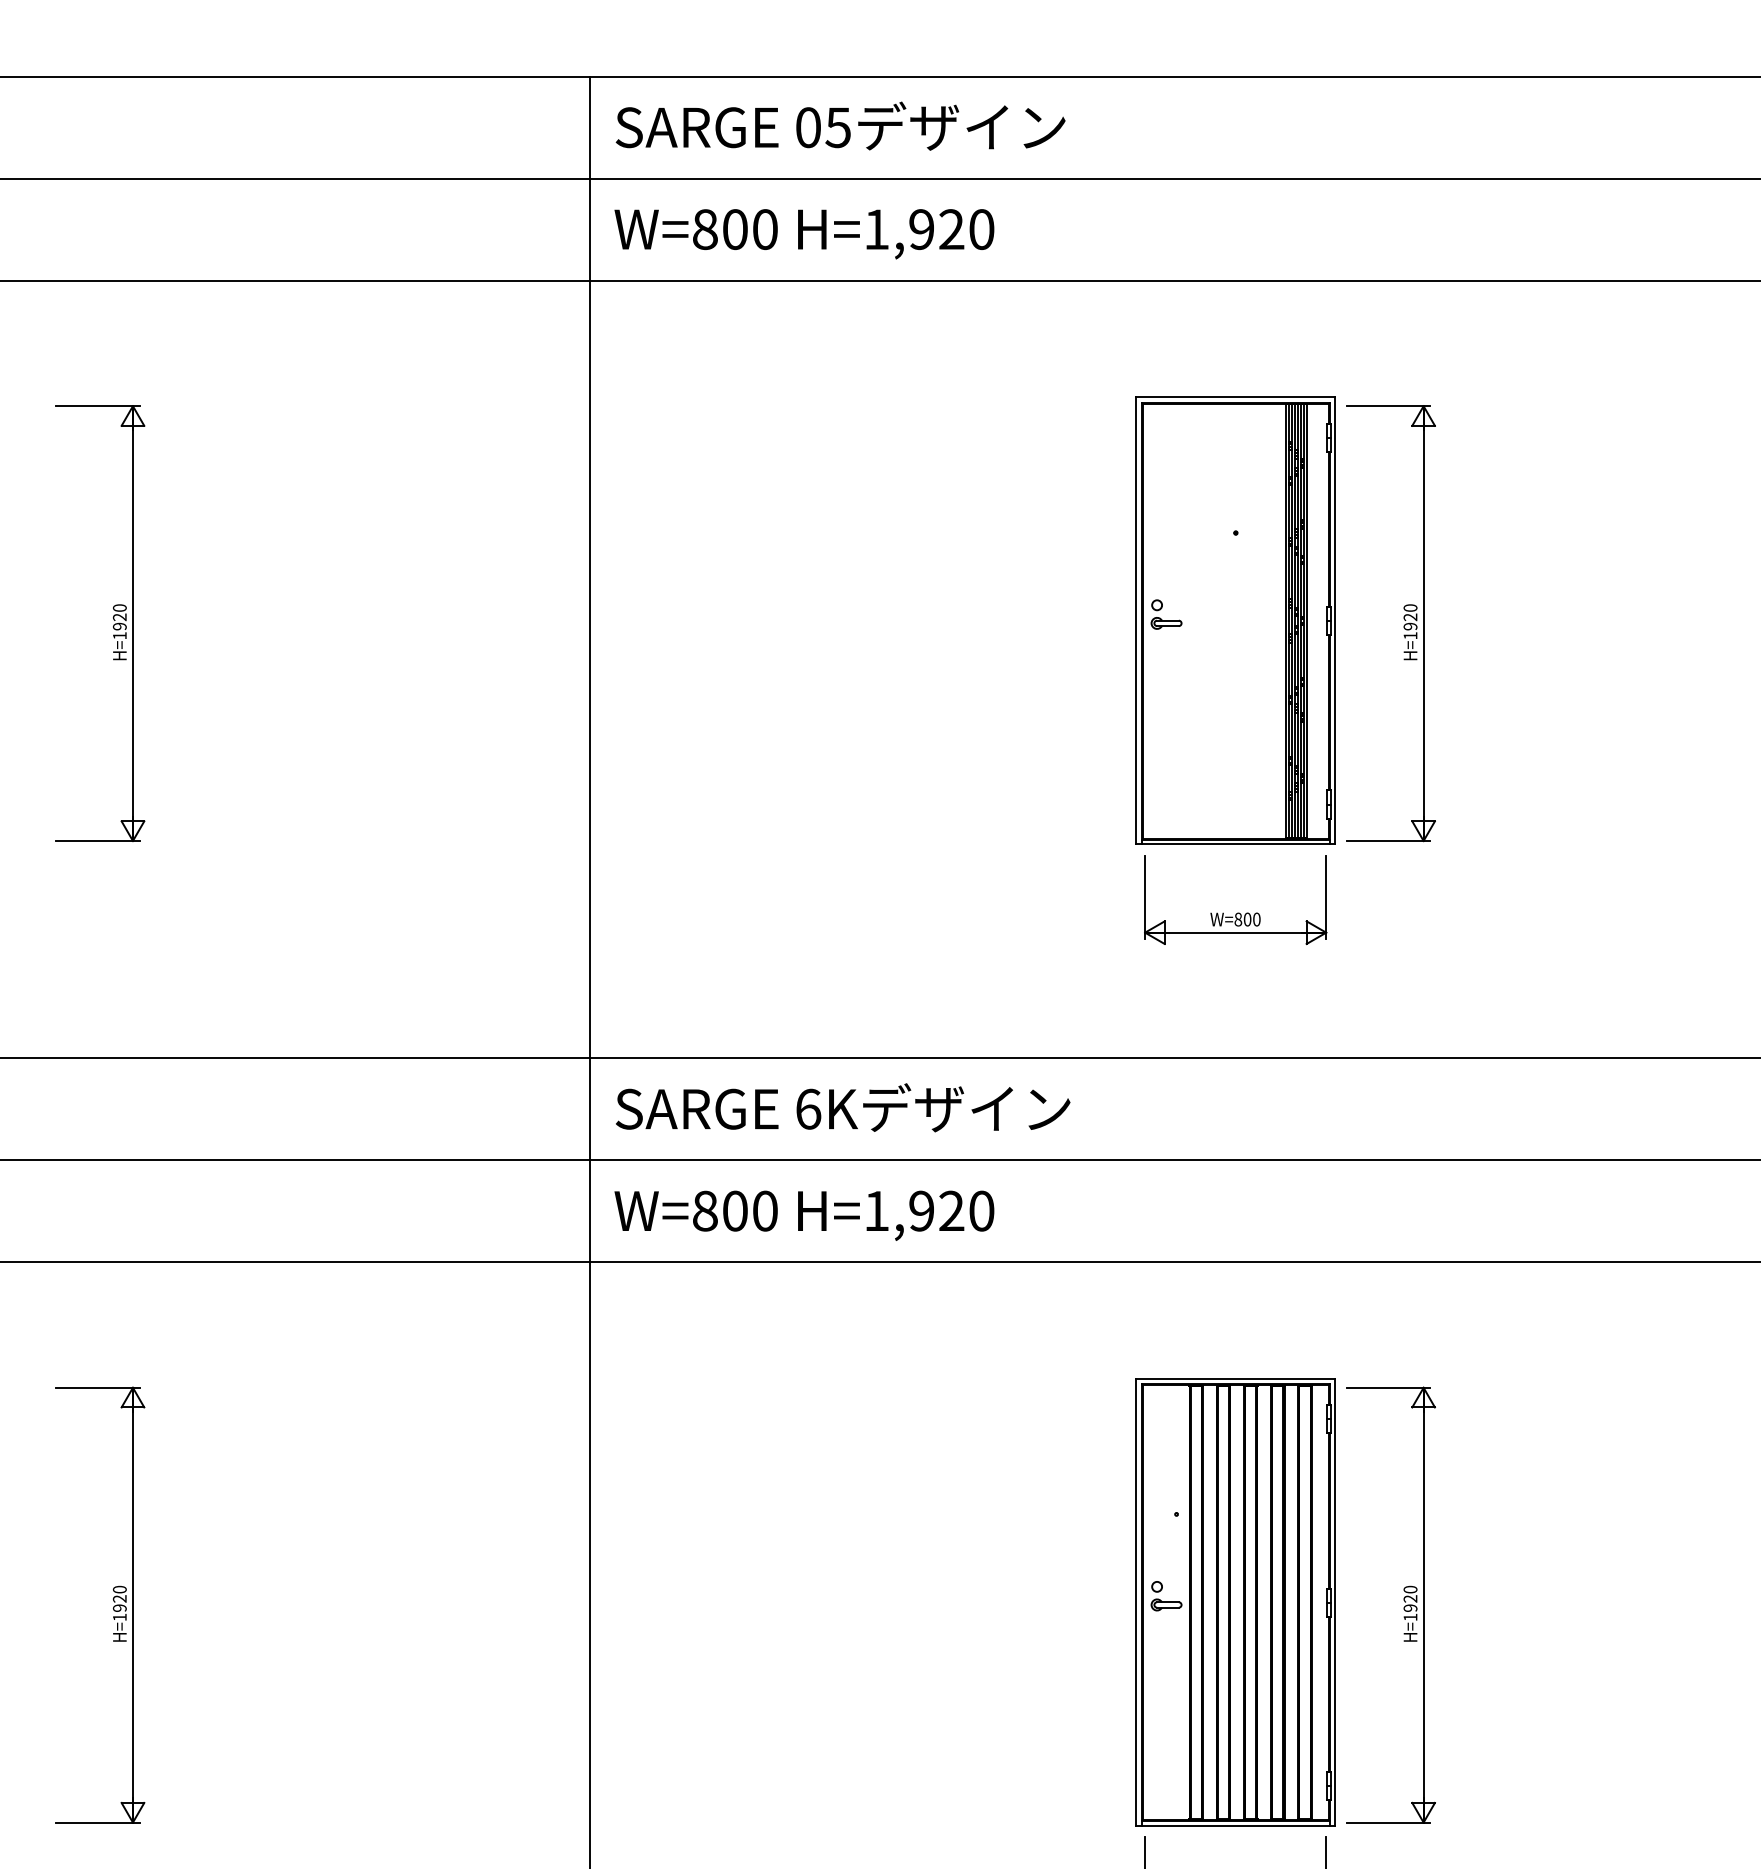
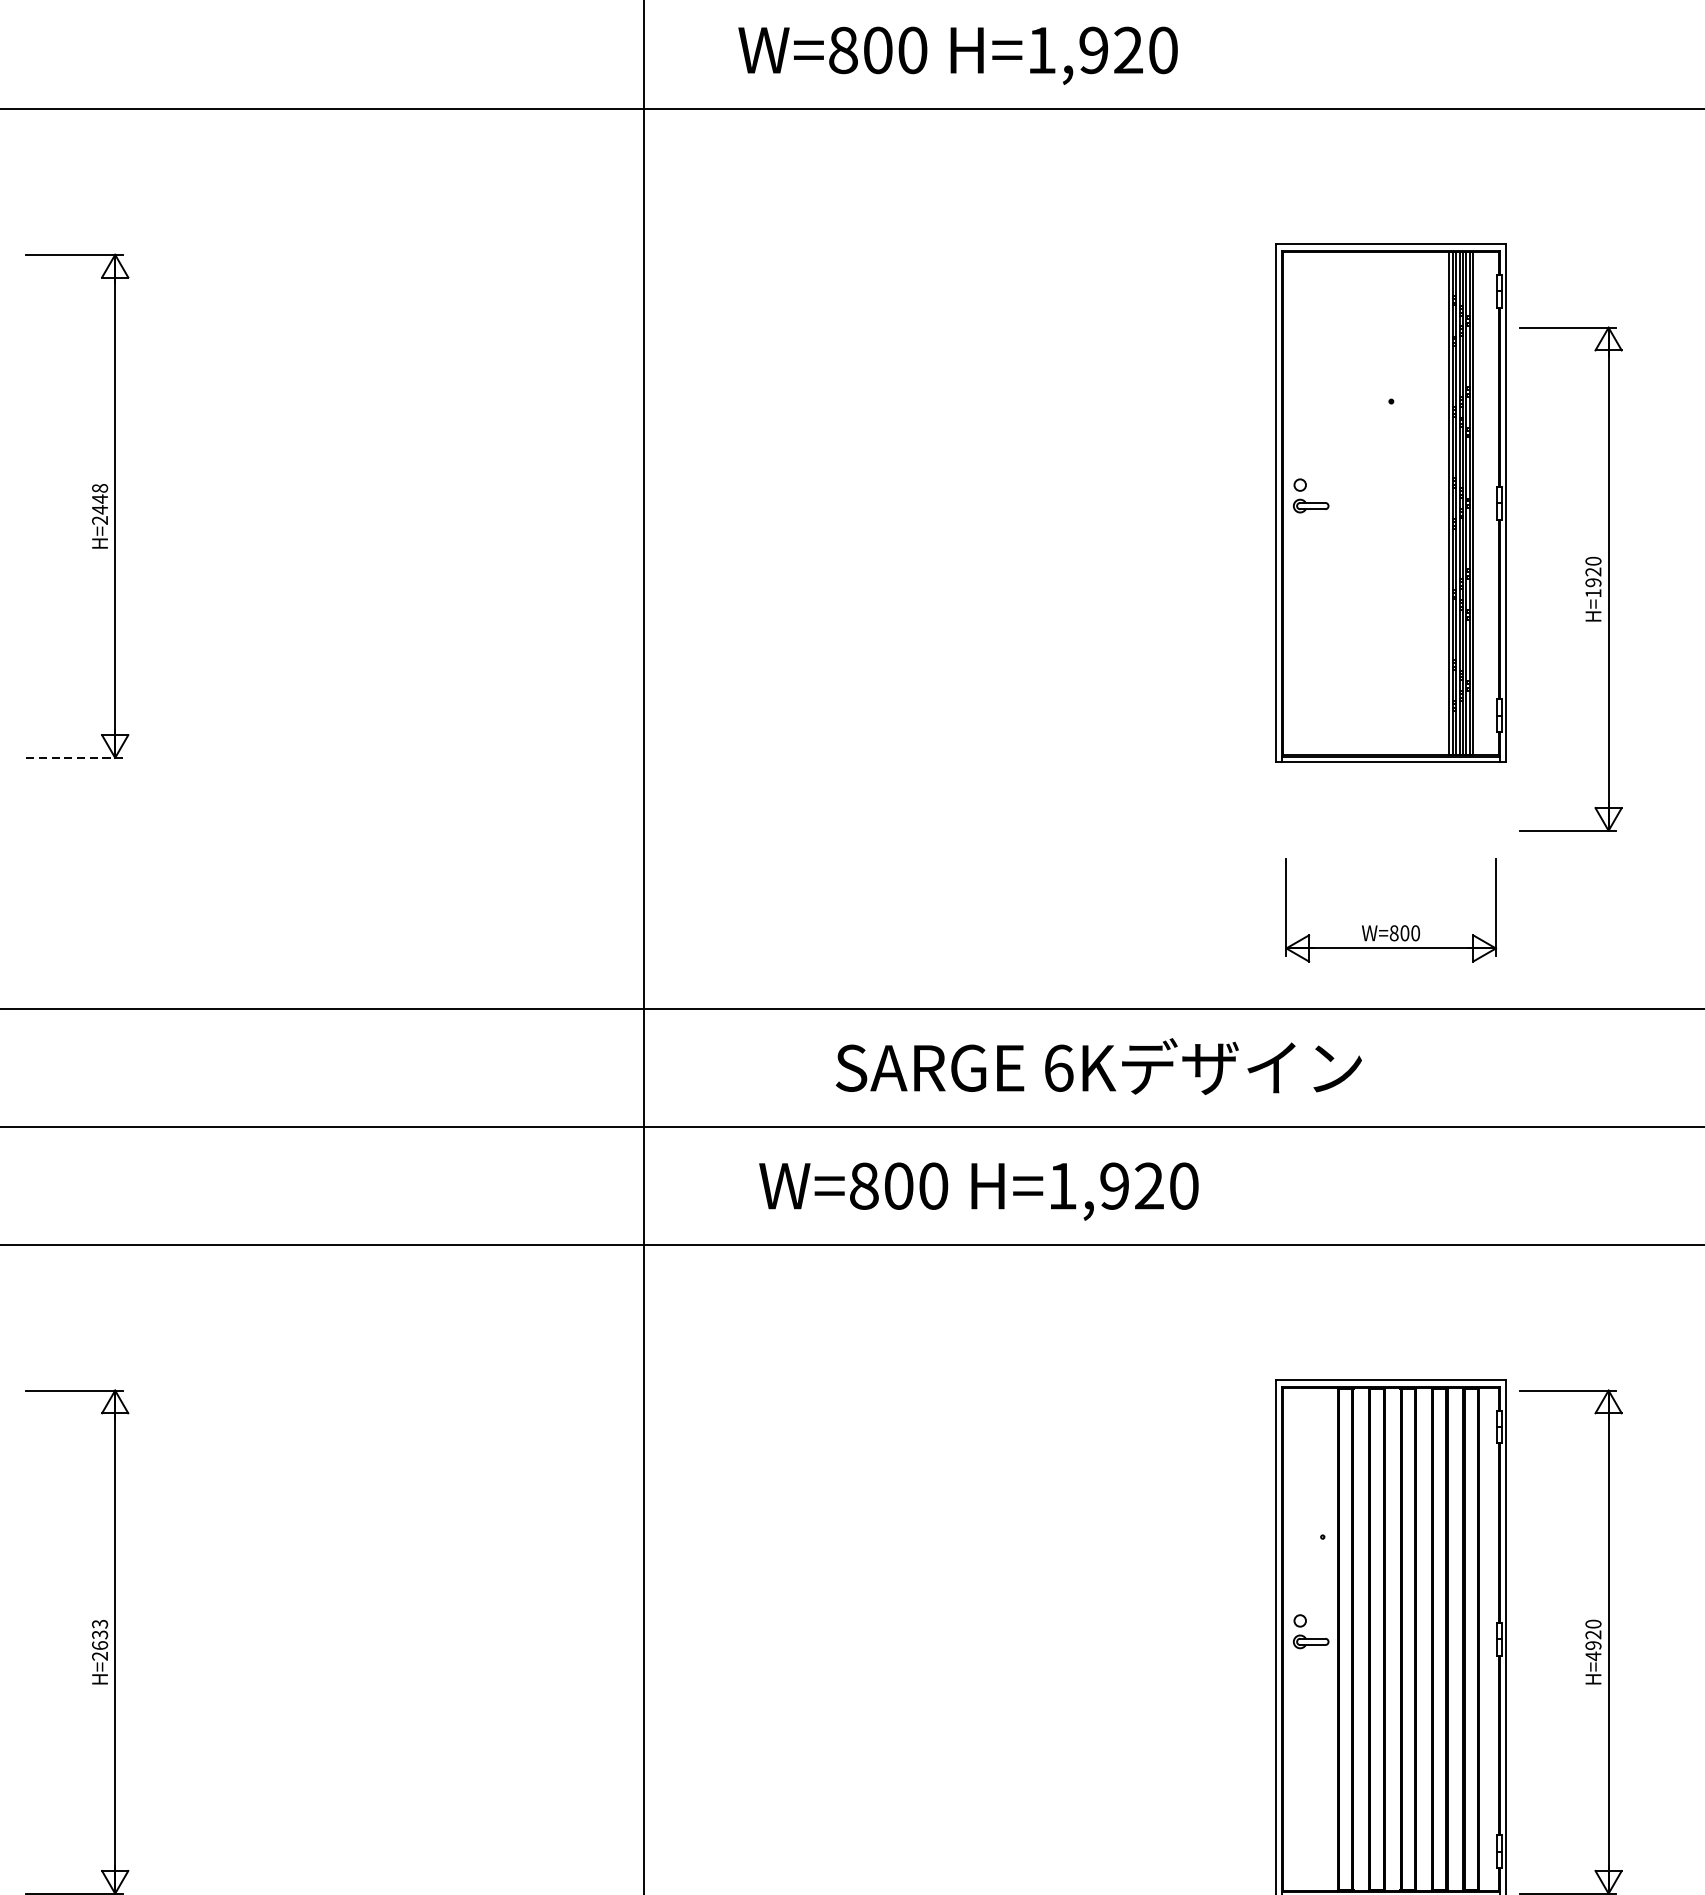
text: (804, 234) -> (958, 56), moved
text: (119, 621) -> (99, 503), H=1920 -> H=2448
part: (1403, 626) -> (1585, 582), moved
line: (97, 840) -> (74, 757), solid -> dashed
part: (1237, 912) -> (1393, 925), moved
text: (843, 1107) -> (1099, 1066), moved
text: (804, 1215) -> (979, 1191), moved
text: (119, 1603) -> (99, 1640), H=1920 -> H=2633
text: (1410, 1617) -> (1593, 1656), H=1920 -> H=4920

